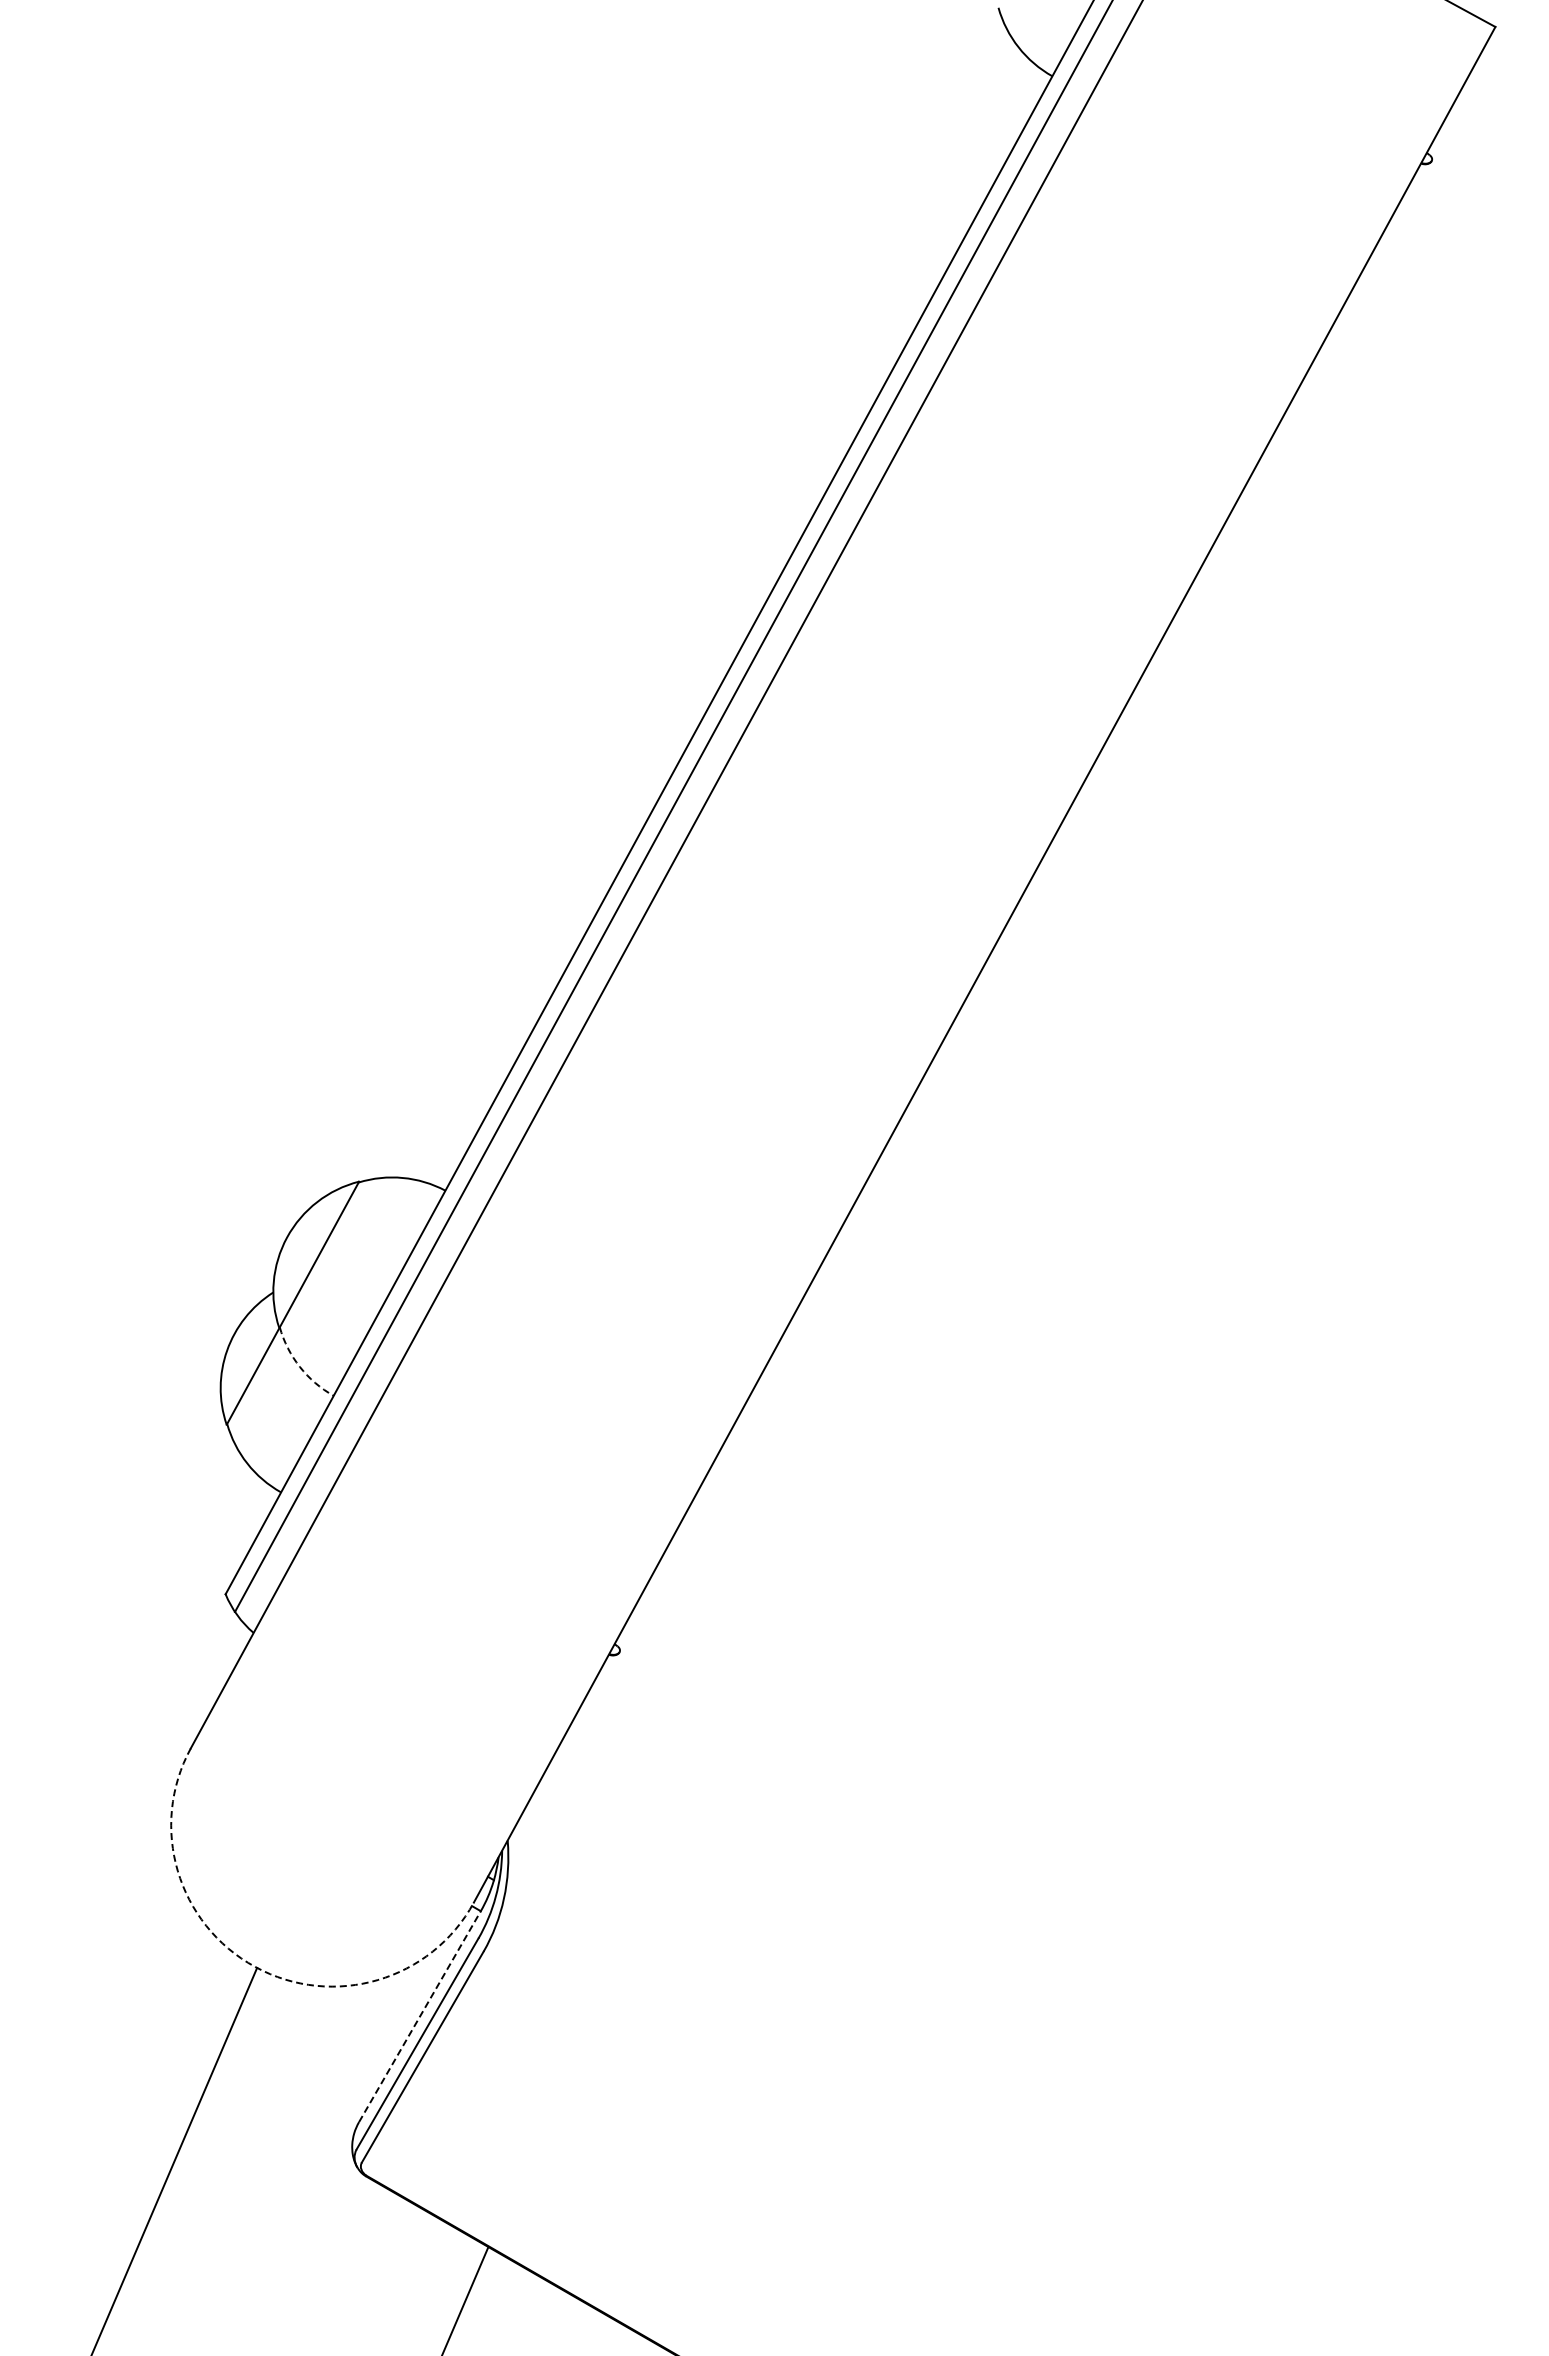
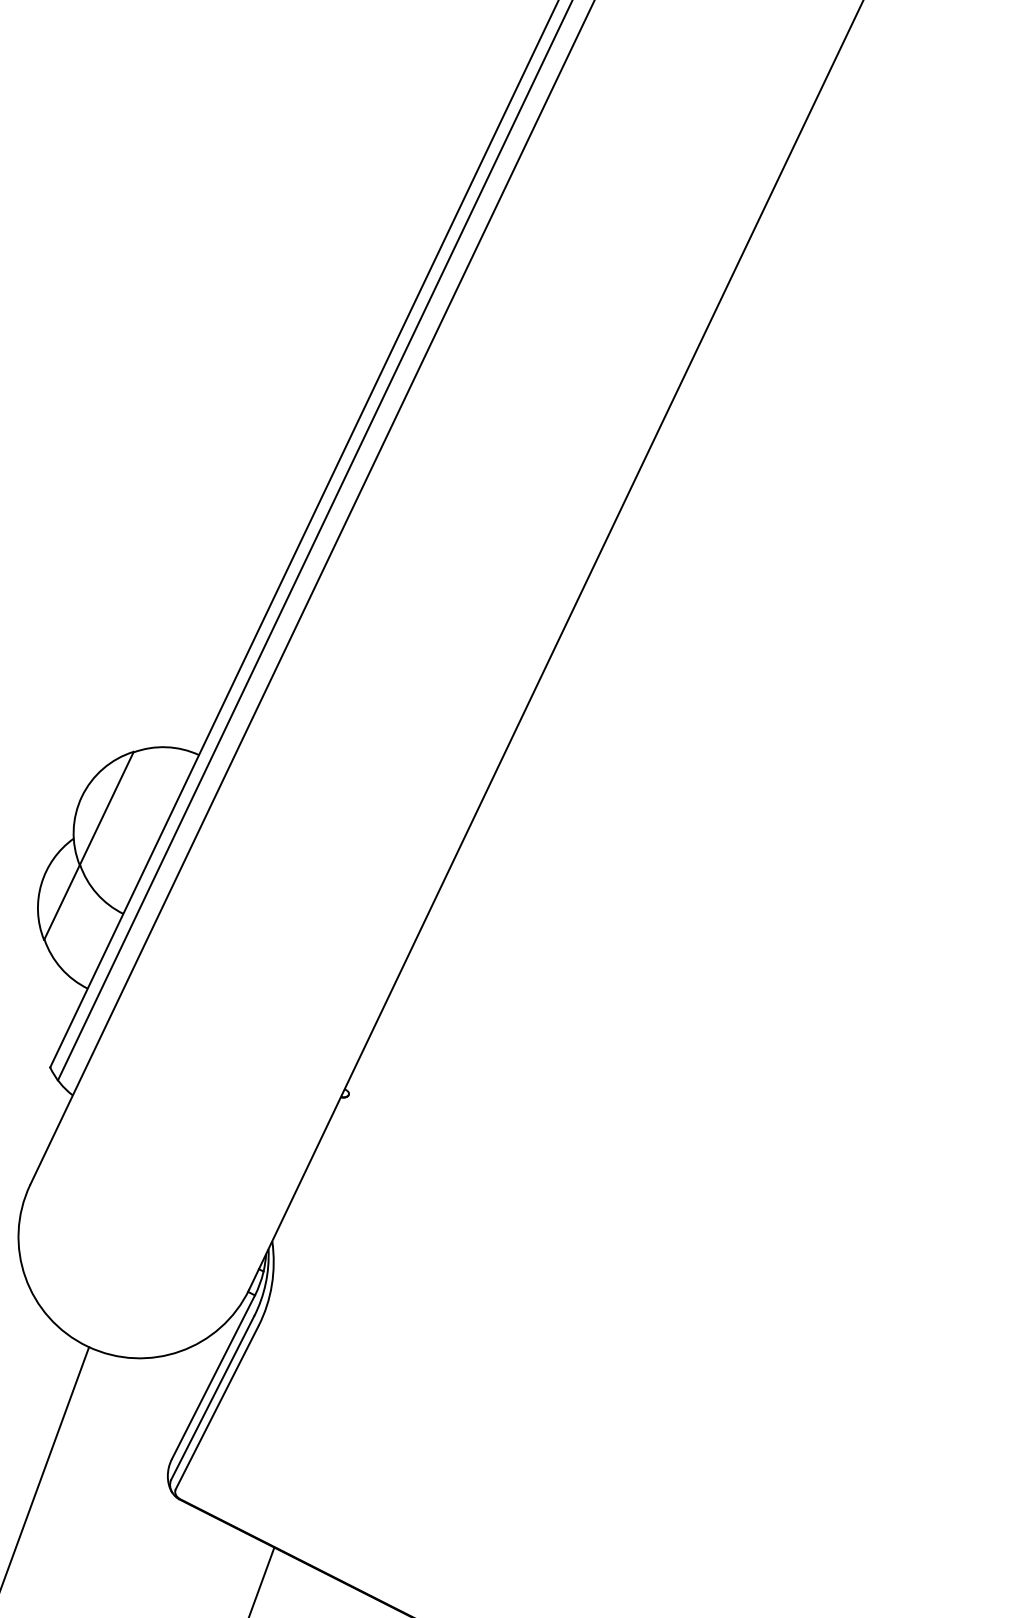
arc: (299, 1366) -> (96, 893), dashed -> solid
arc: (255, 1966) -> (87, 1346), dashed -> solid
line: (419, 2016) -> (213, 1377), dashed -> solid

